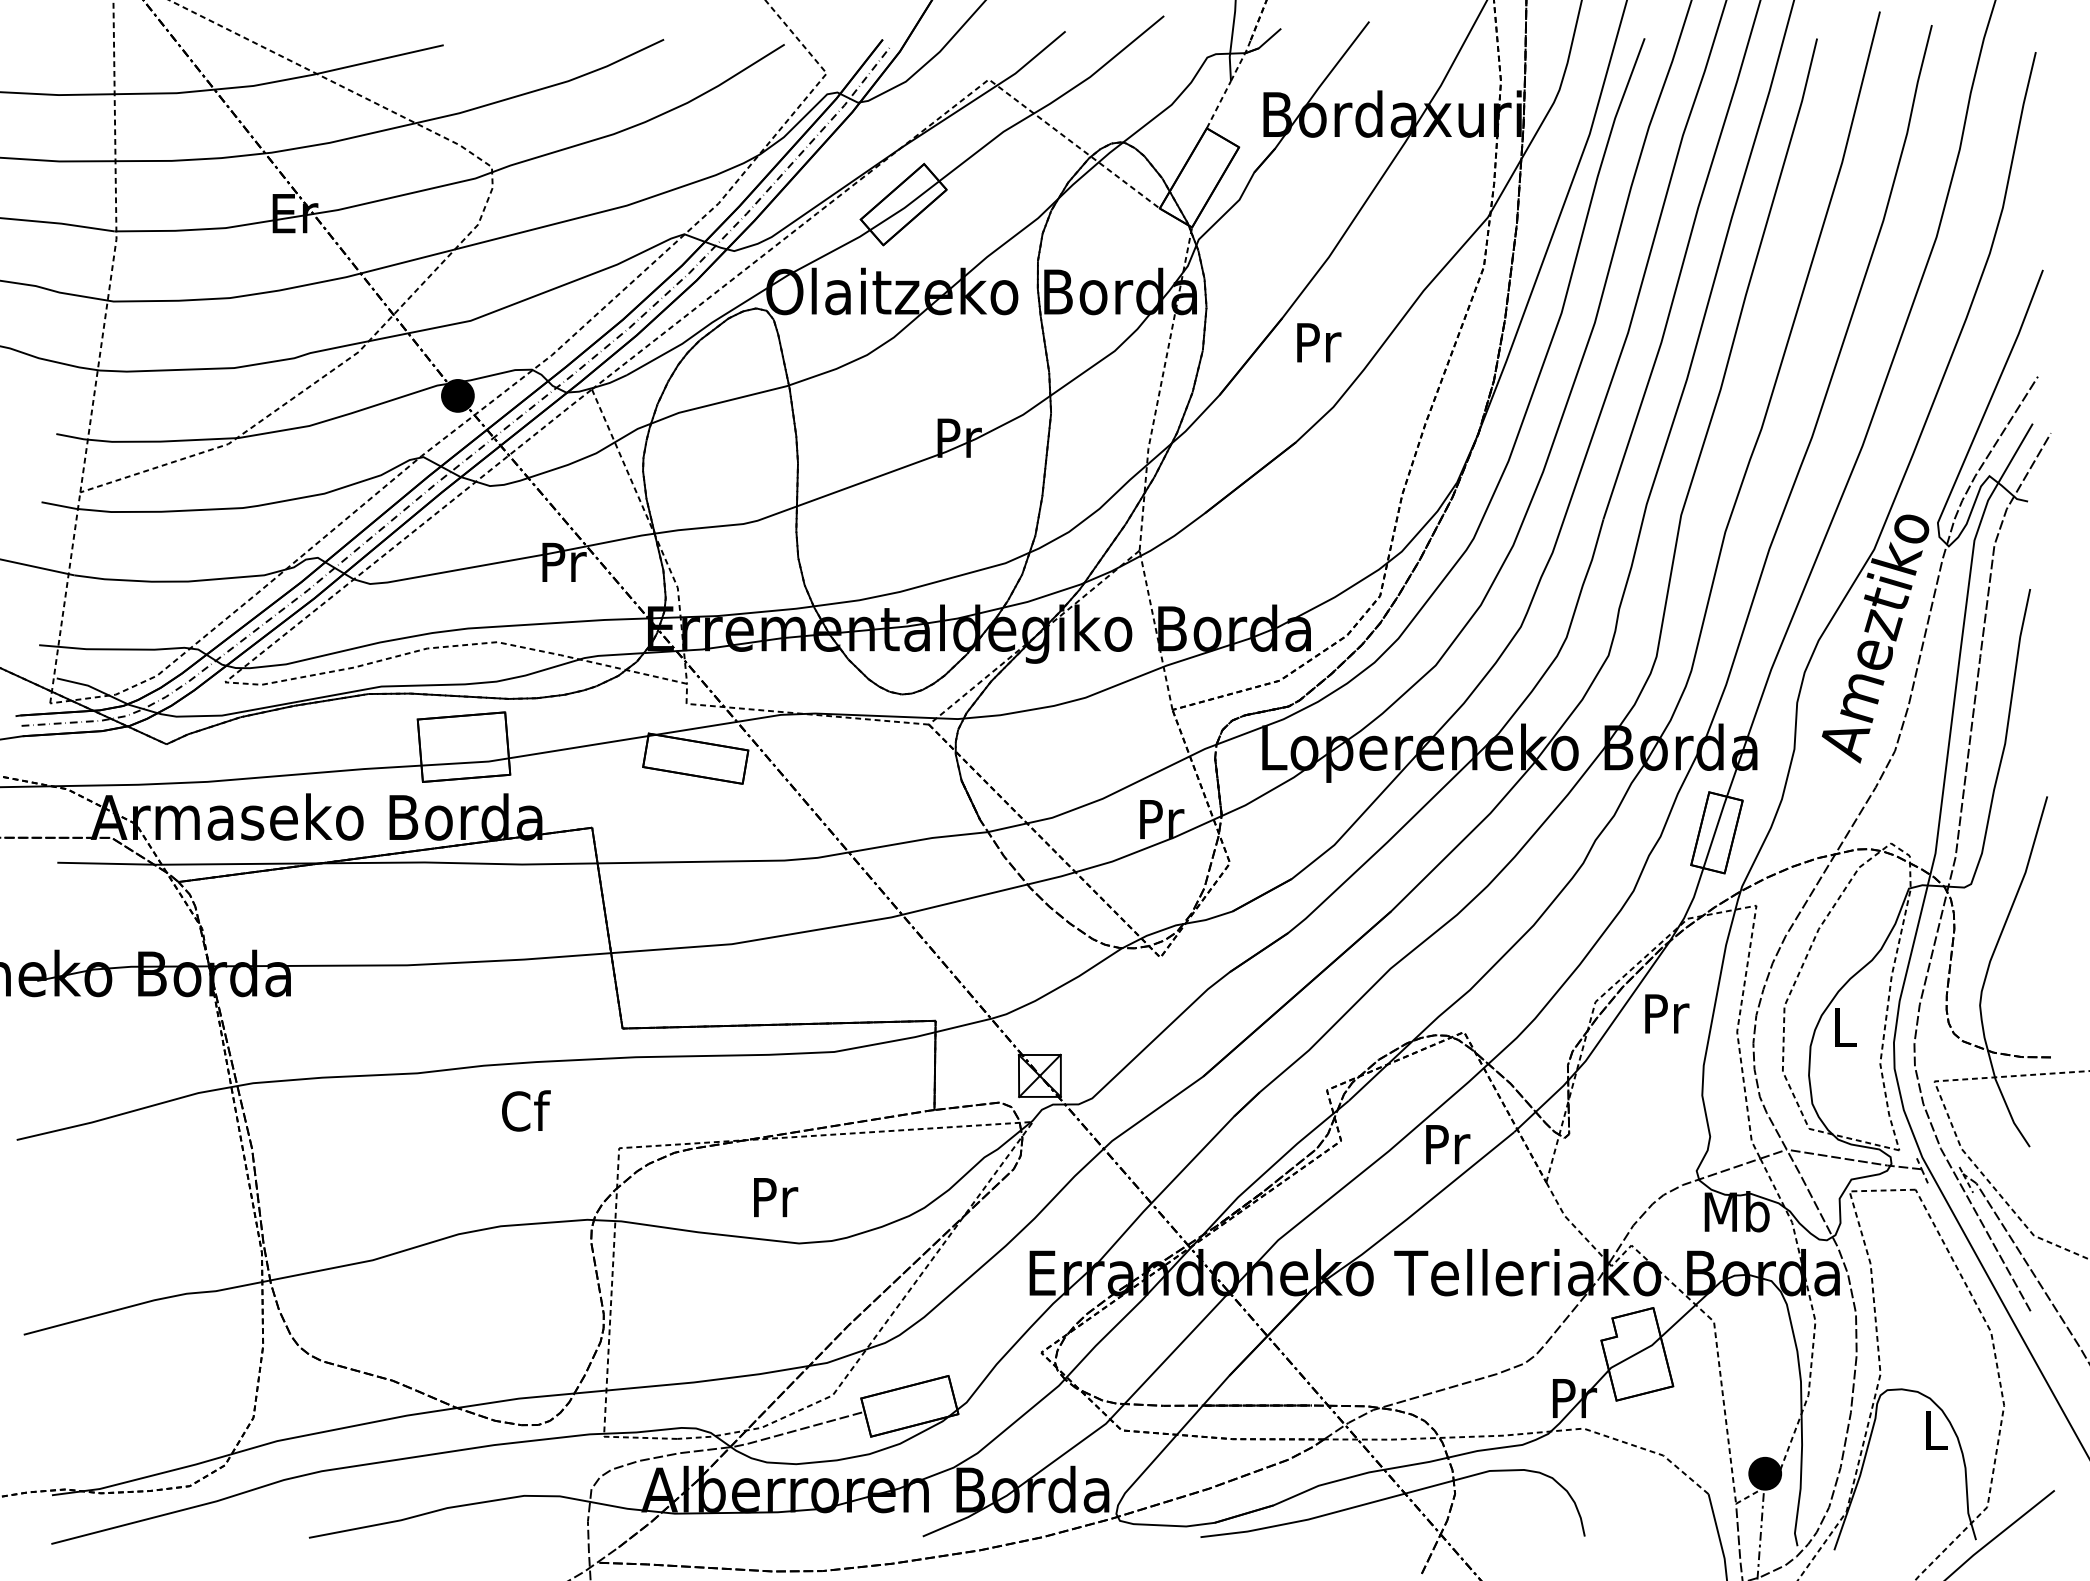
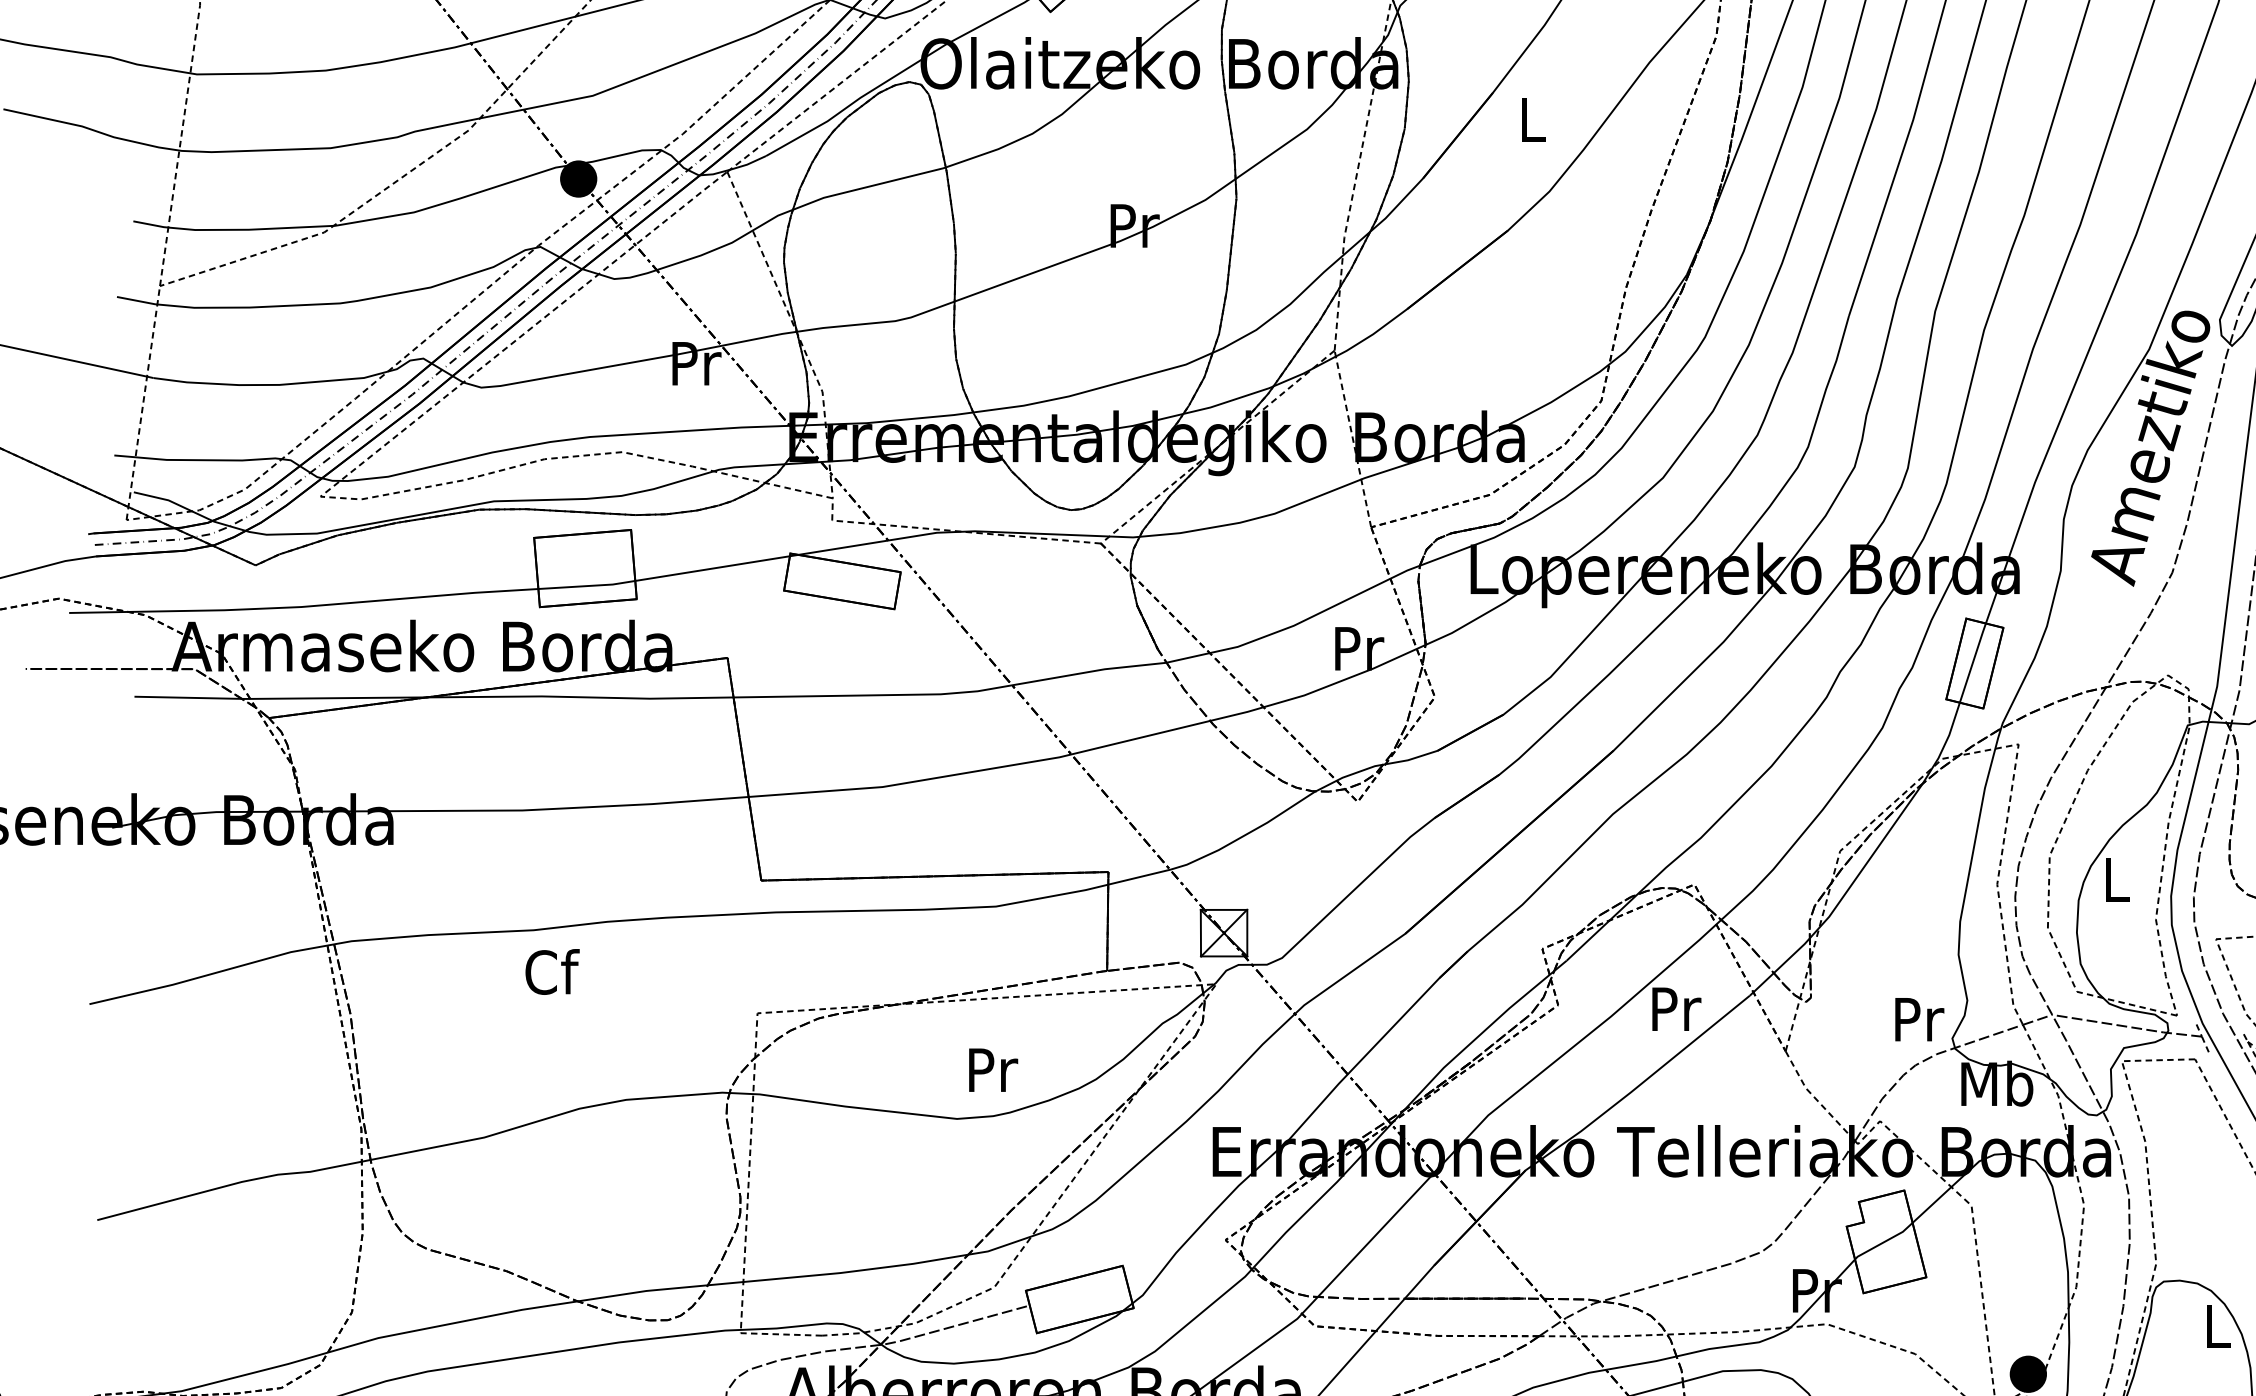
text: (1319, 342) -> (1534, 119), Pr -> L
text: (1667, 1013) -> (1920, 1019), moved
text: (526, 1110) -> (552, 971), moved
text: (776, 1197) -> (994, 1070), moved

